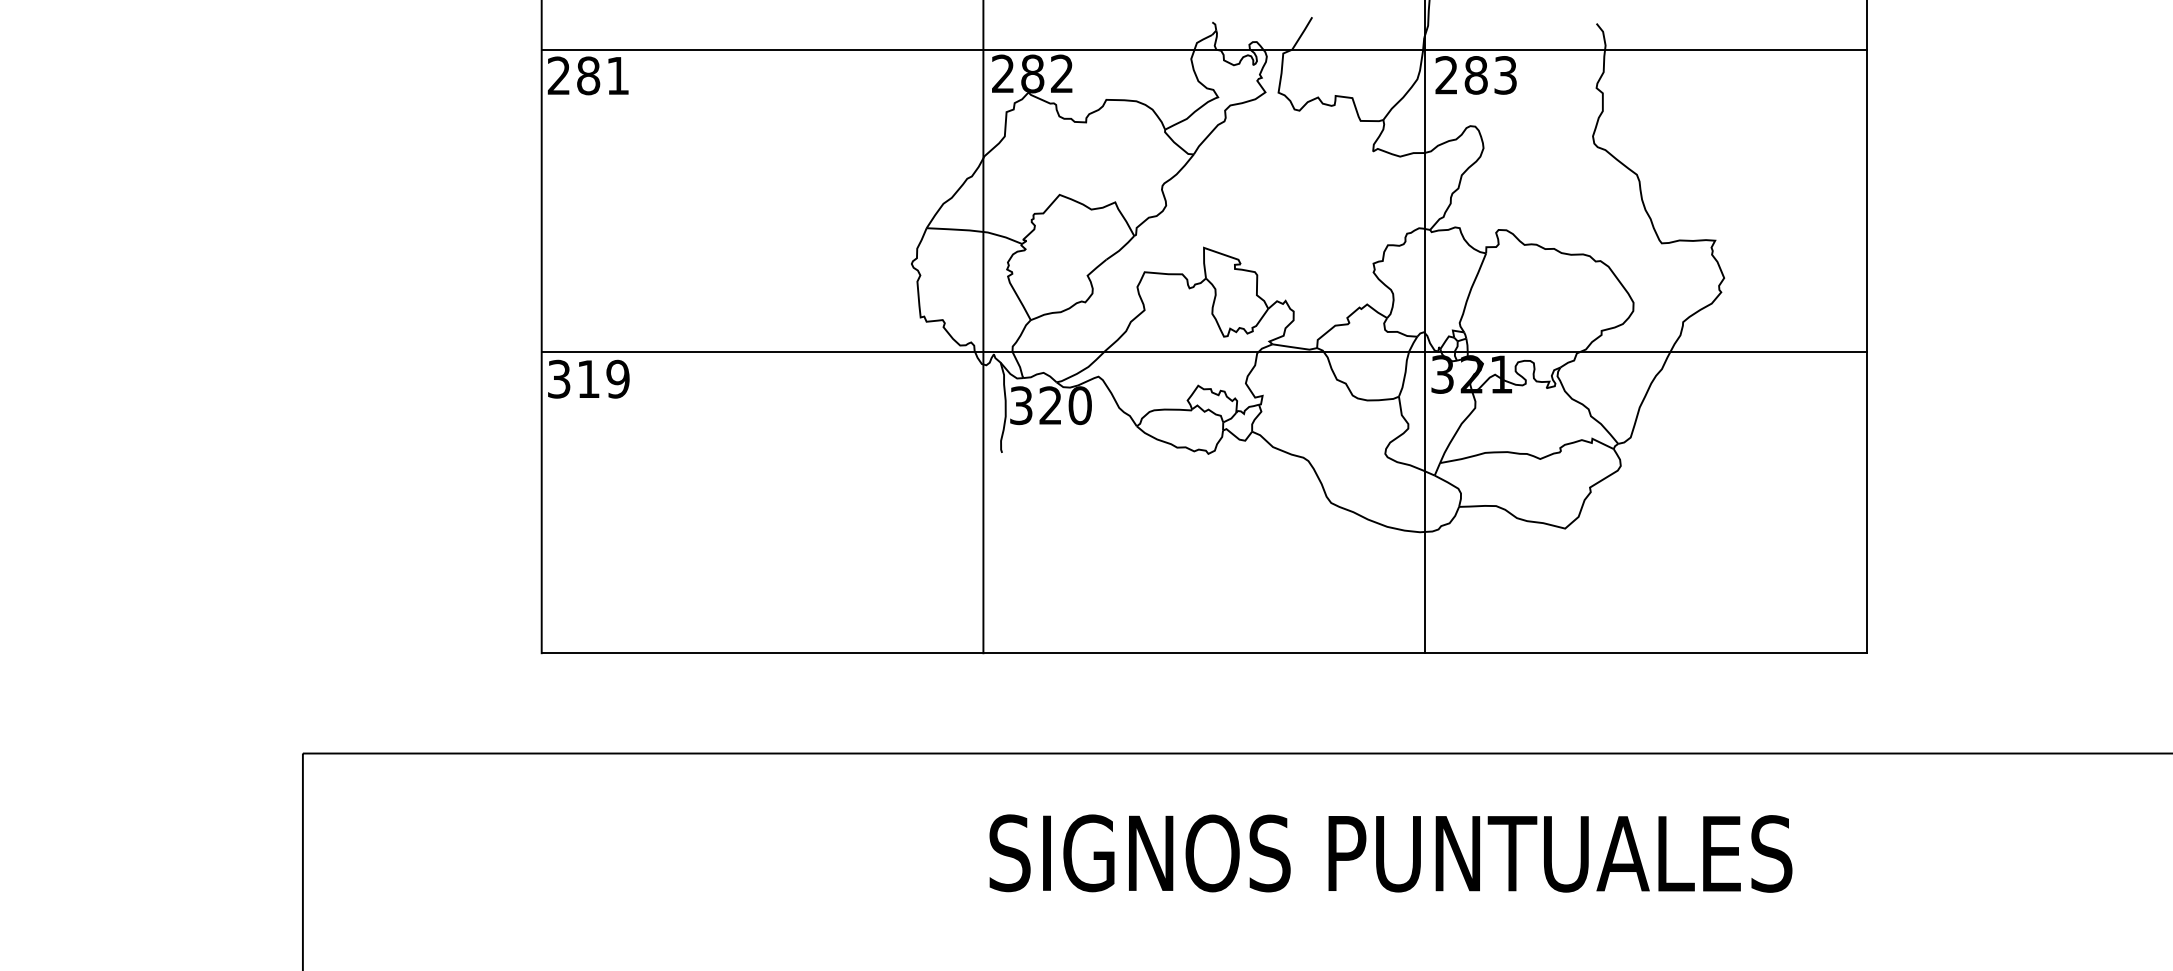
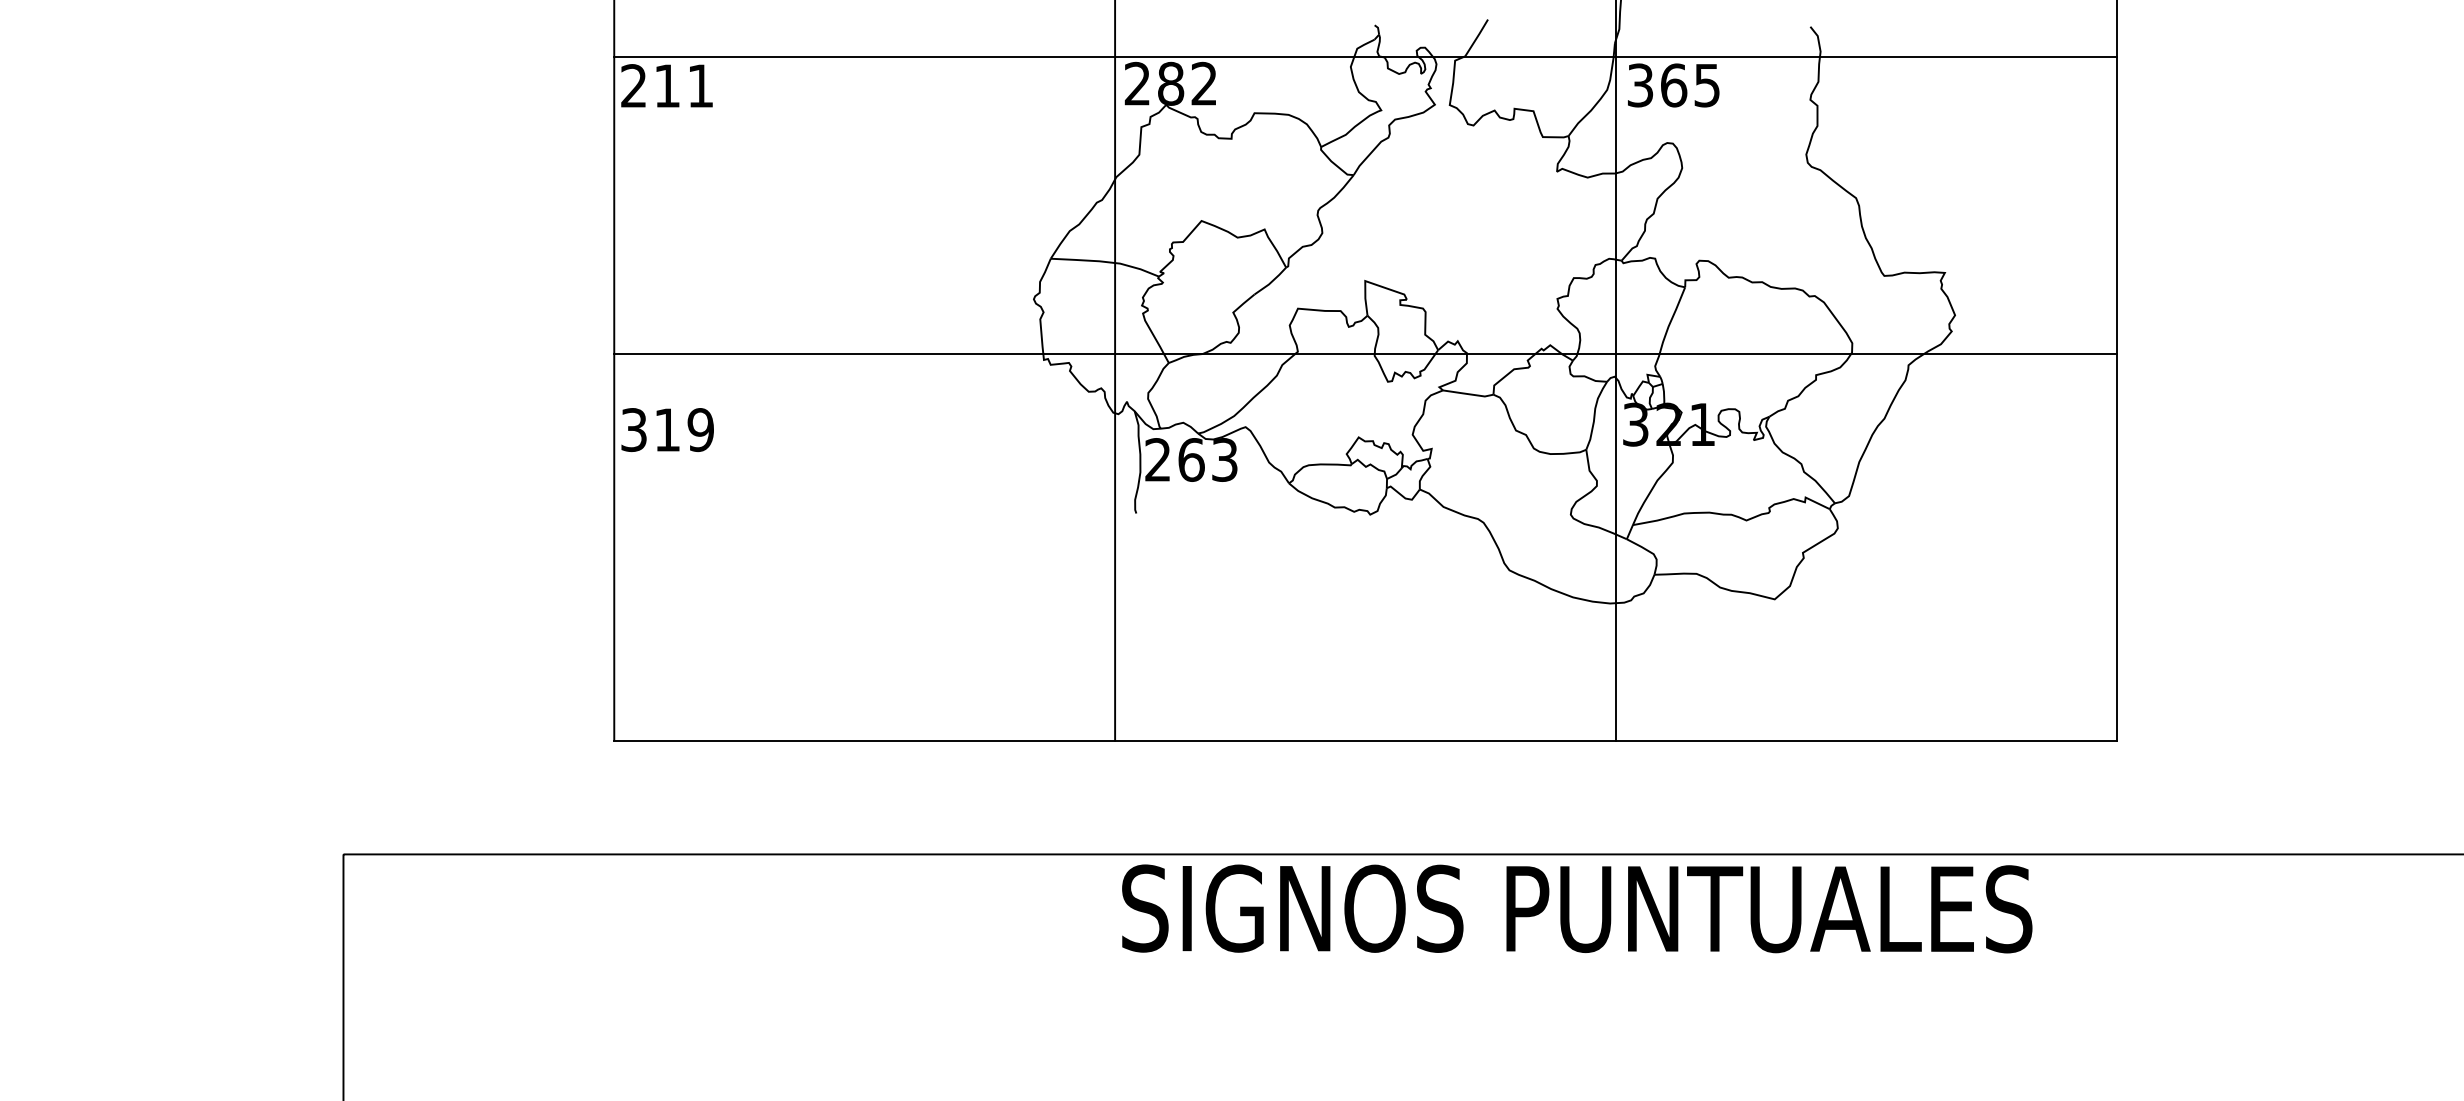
text: (588, 75) -> (667, 85), 281 -> 211
text: (1475, 75) -> (1673, 85), 283 -> 365
line: (1203, 351) -> (1364, 353), moved
text: (1050, 405) -> (1191, 459), 320 -> 263
text: (1390, 853) -> (1576, 908), moved

